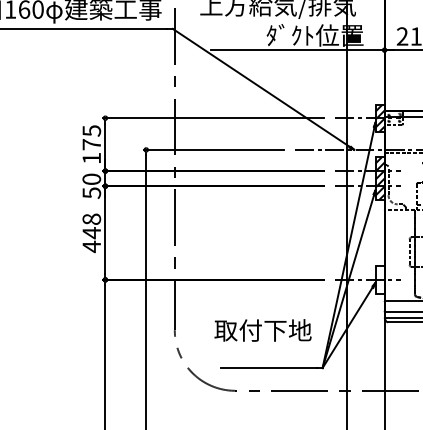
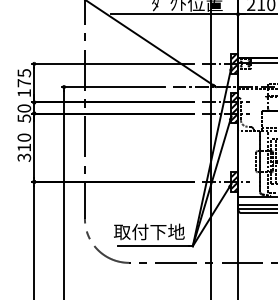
text: (91, 233) -> (24, 148), 448 -> 310
hatch: (379, 279) -> (234, 181), added
text: (262, 330) -> (148, 231), moved

